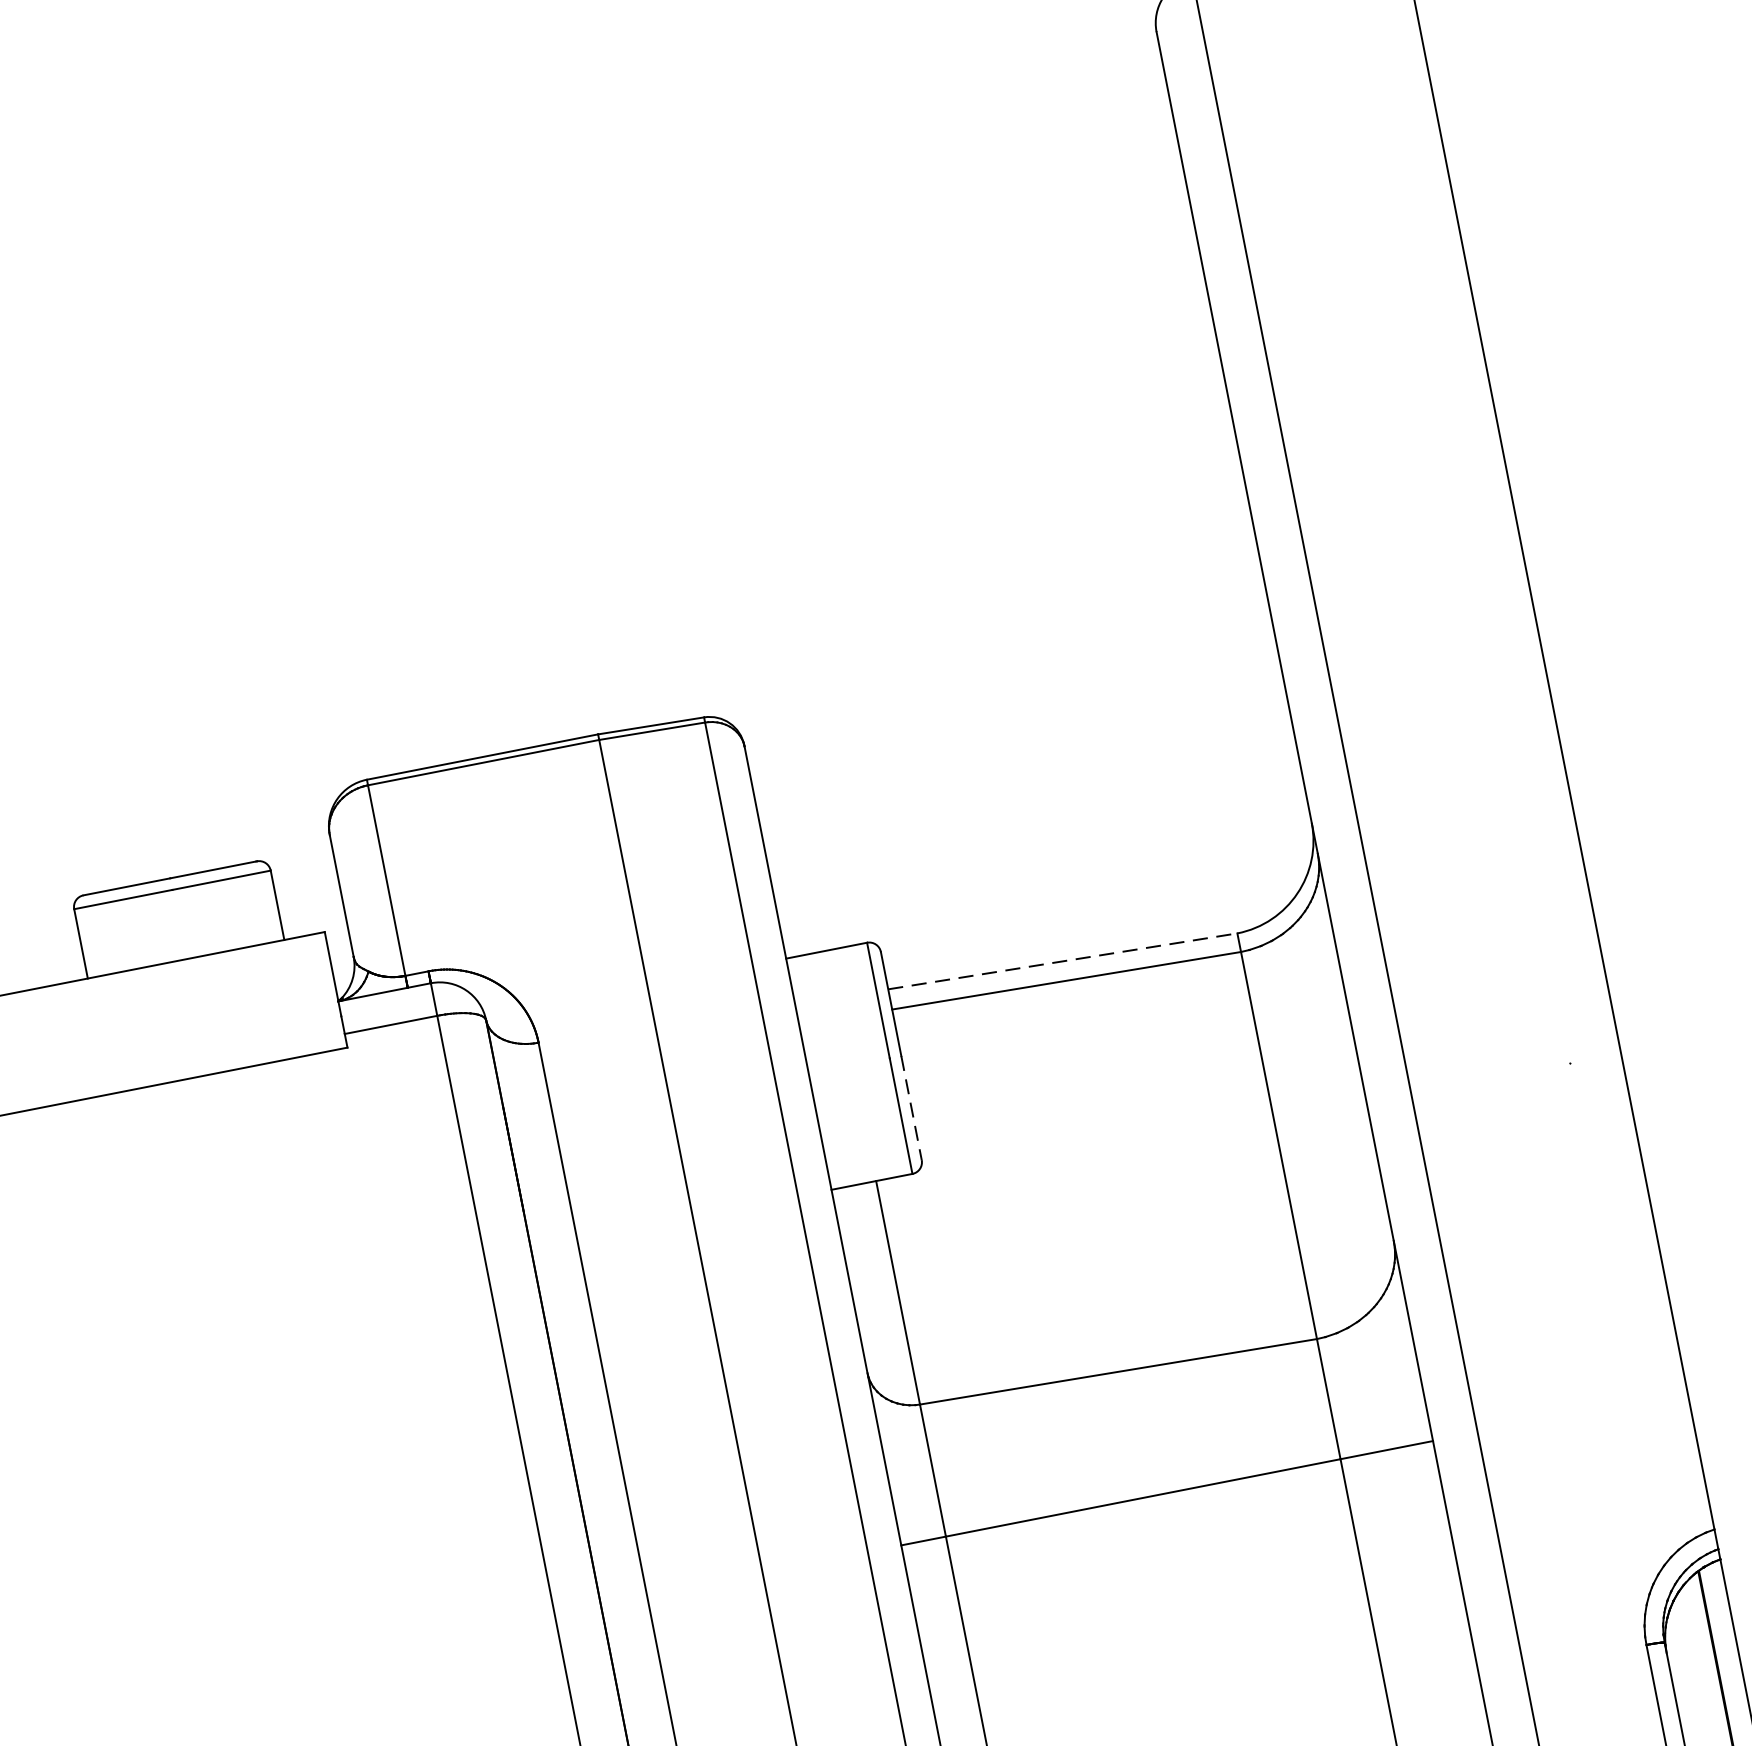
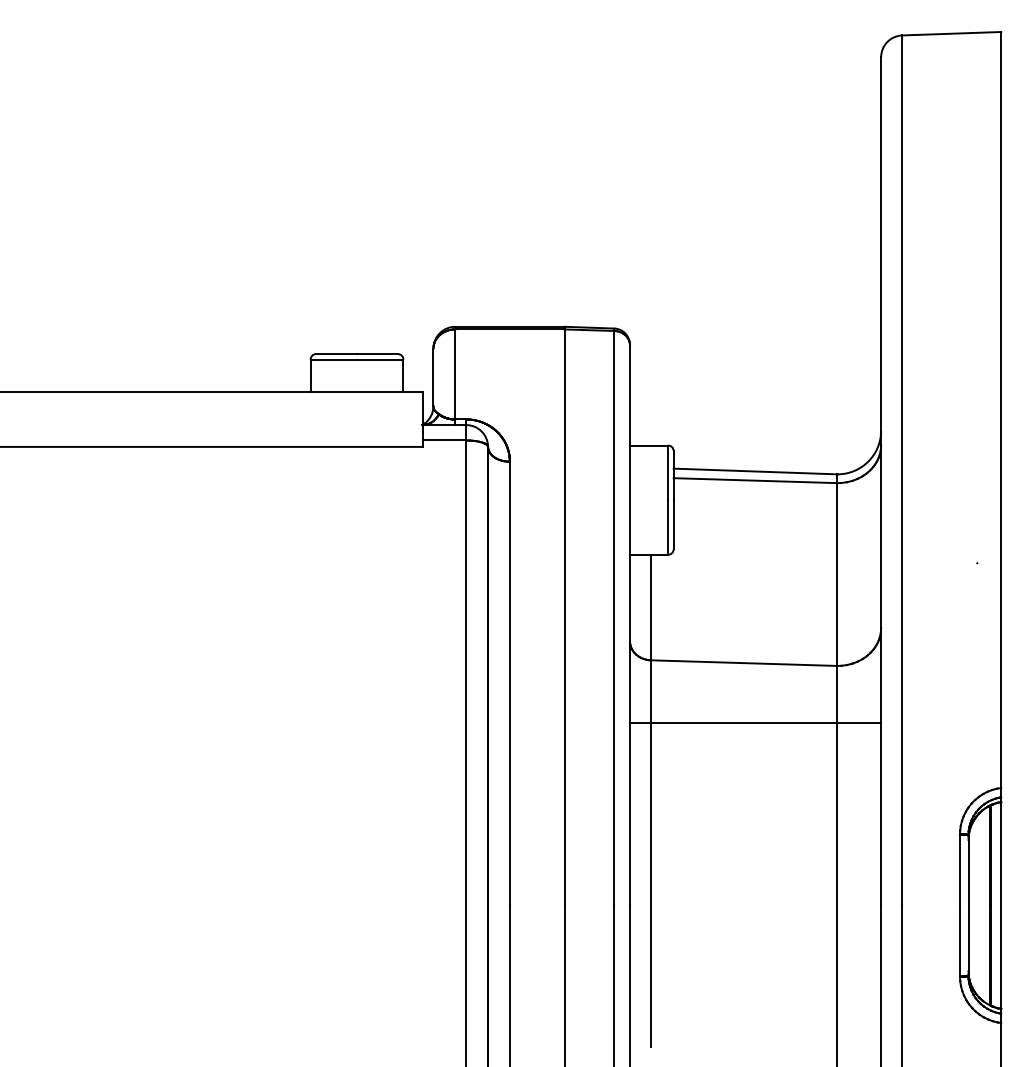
line: (1062, 961) -> (755, 471), dashed -> solid
line: (911, 1107) -> (673, 524), dashed -> solid

